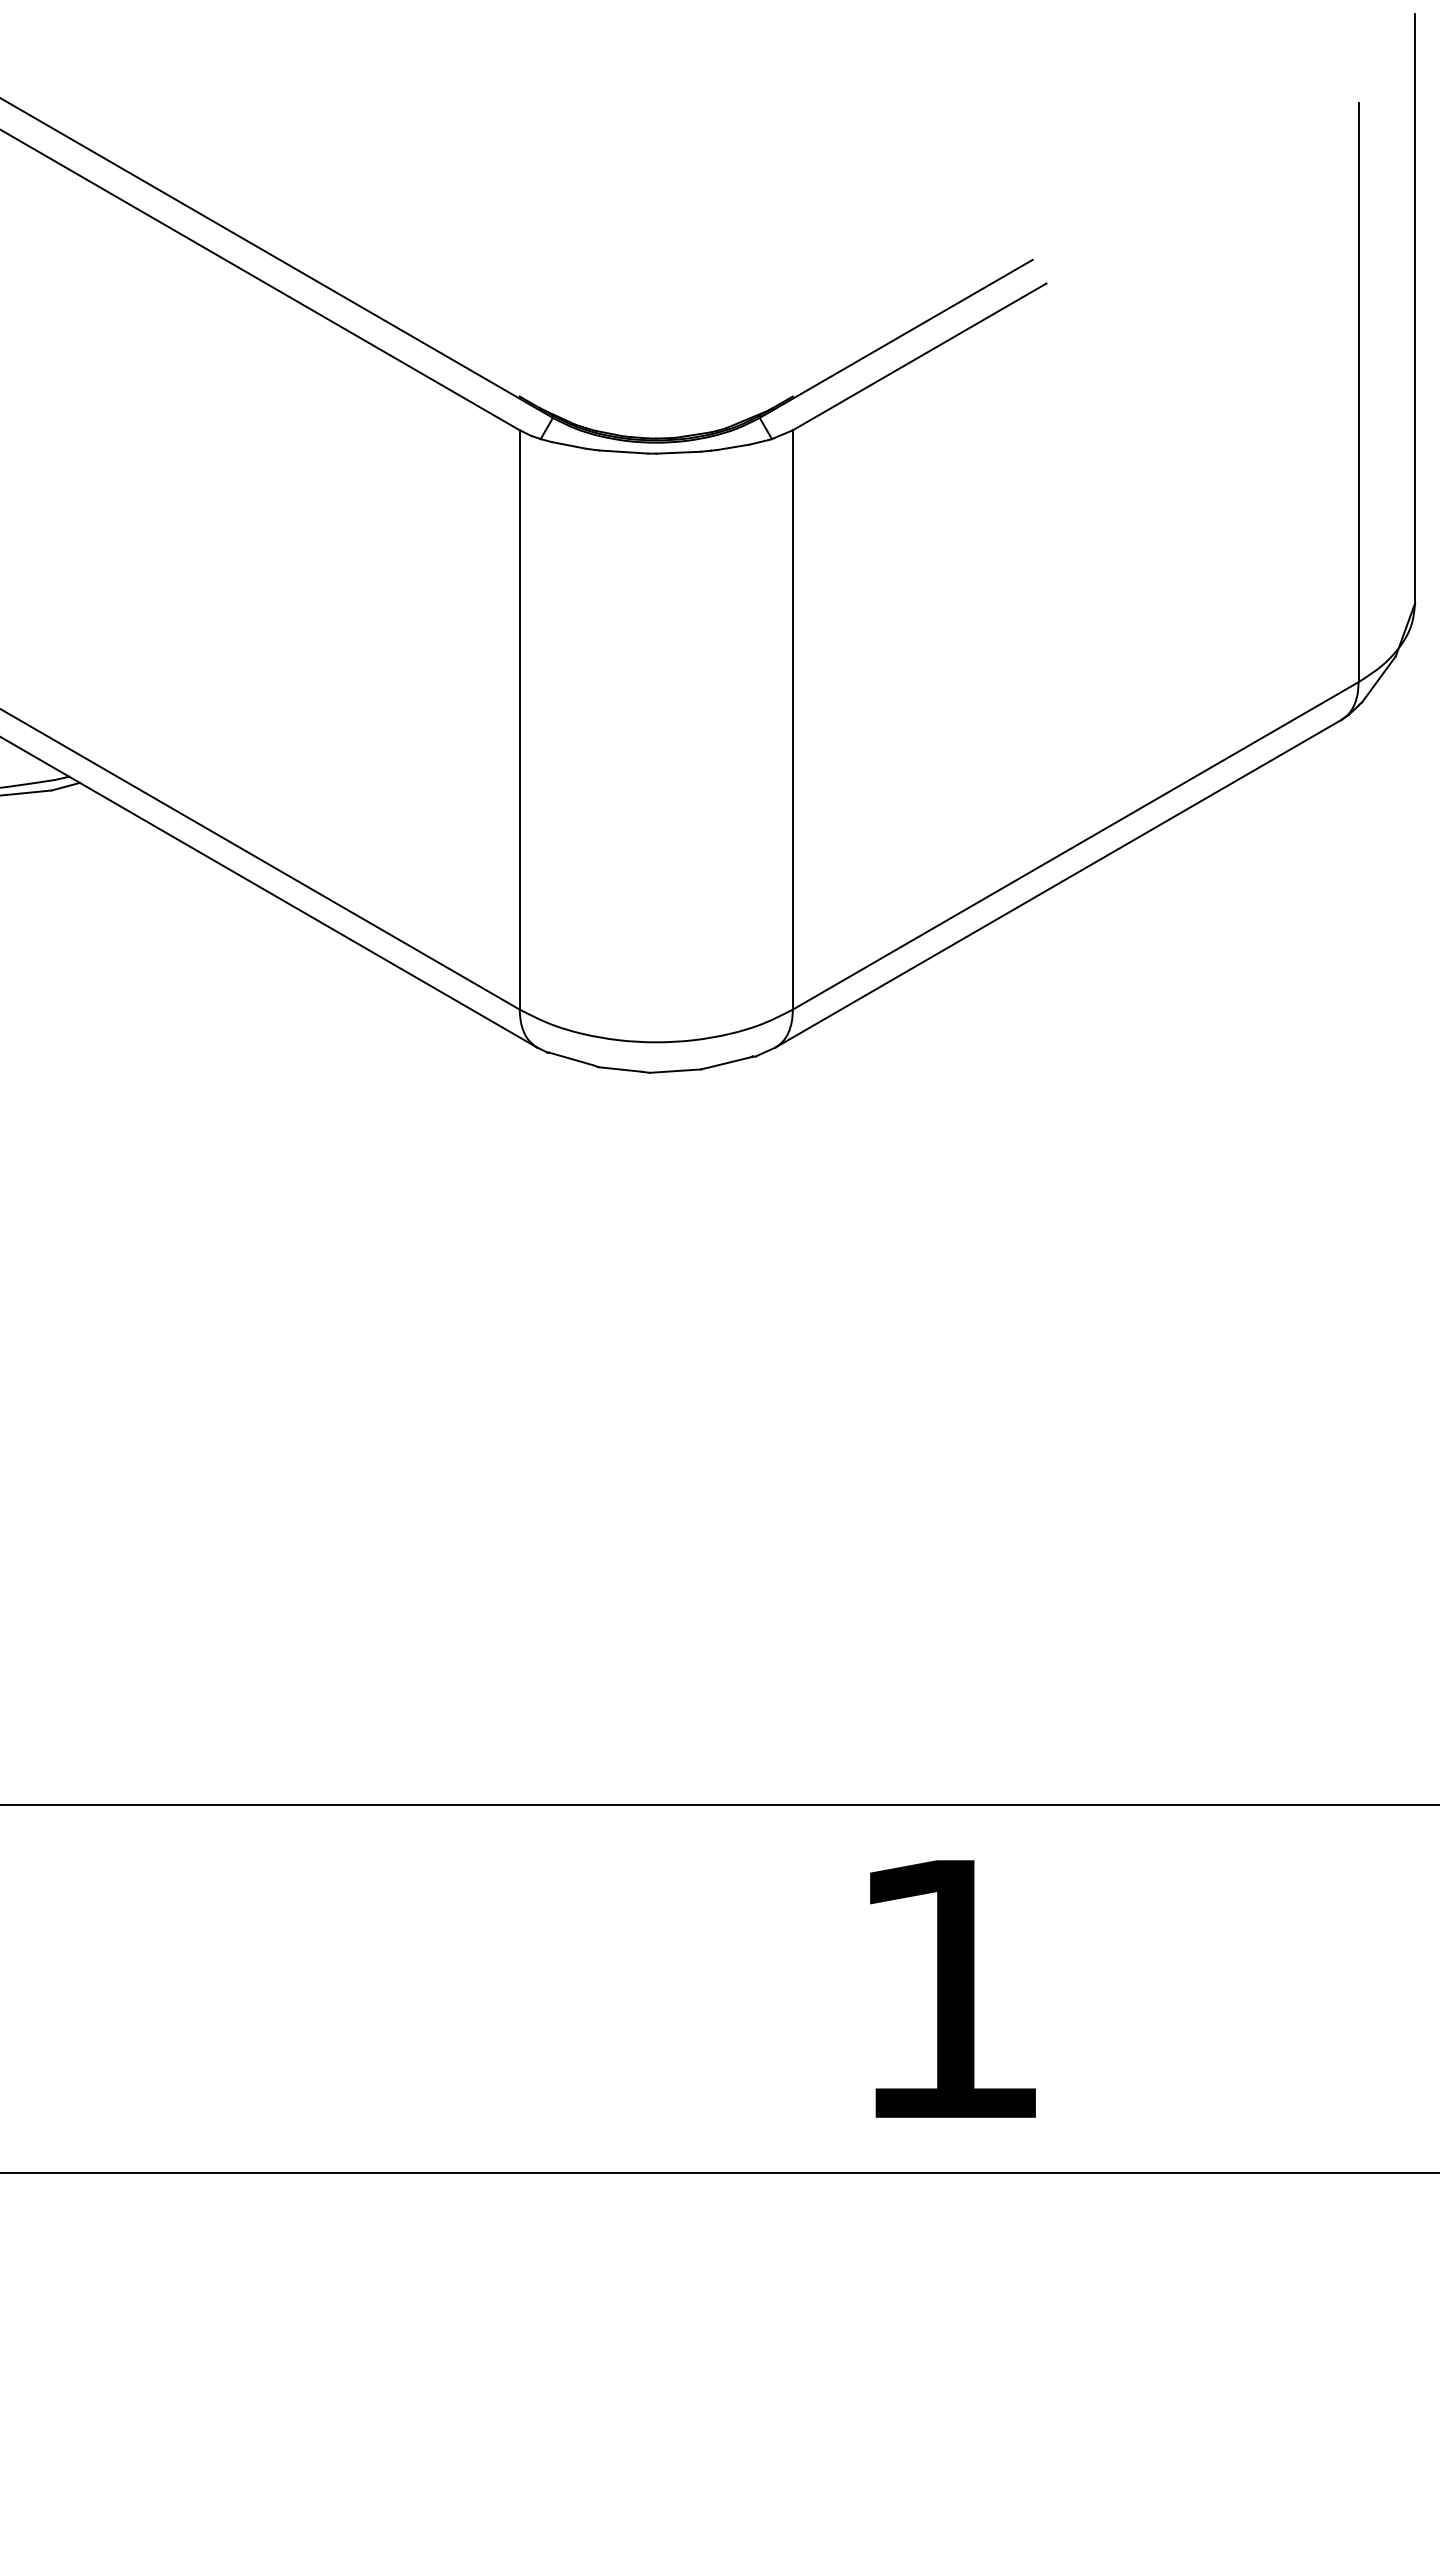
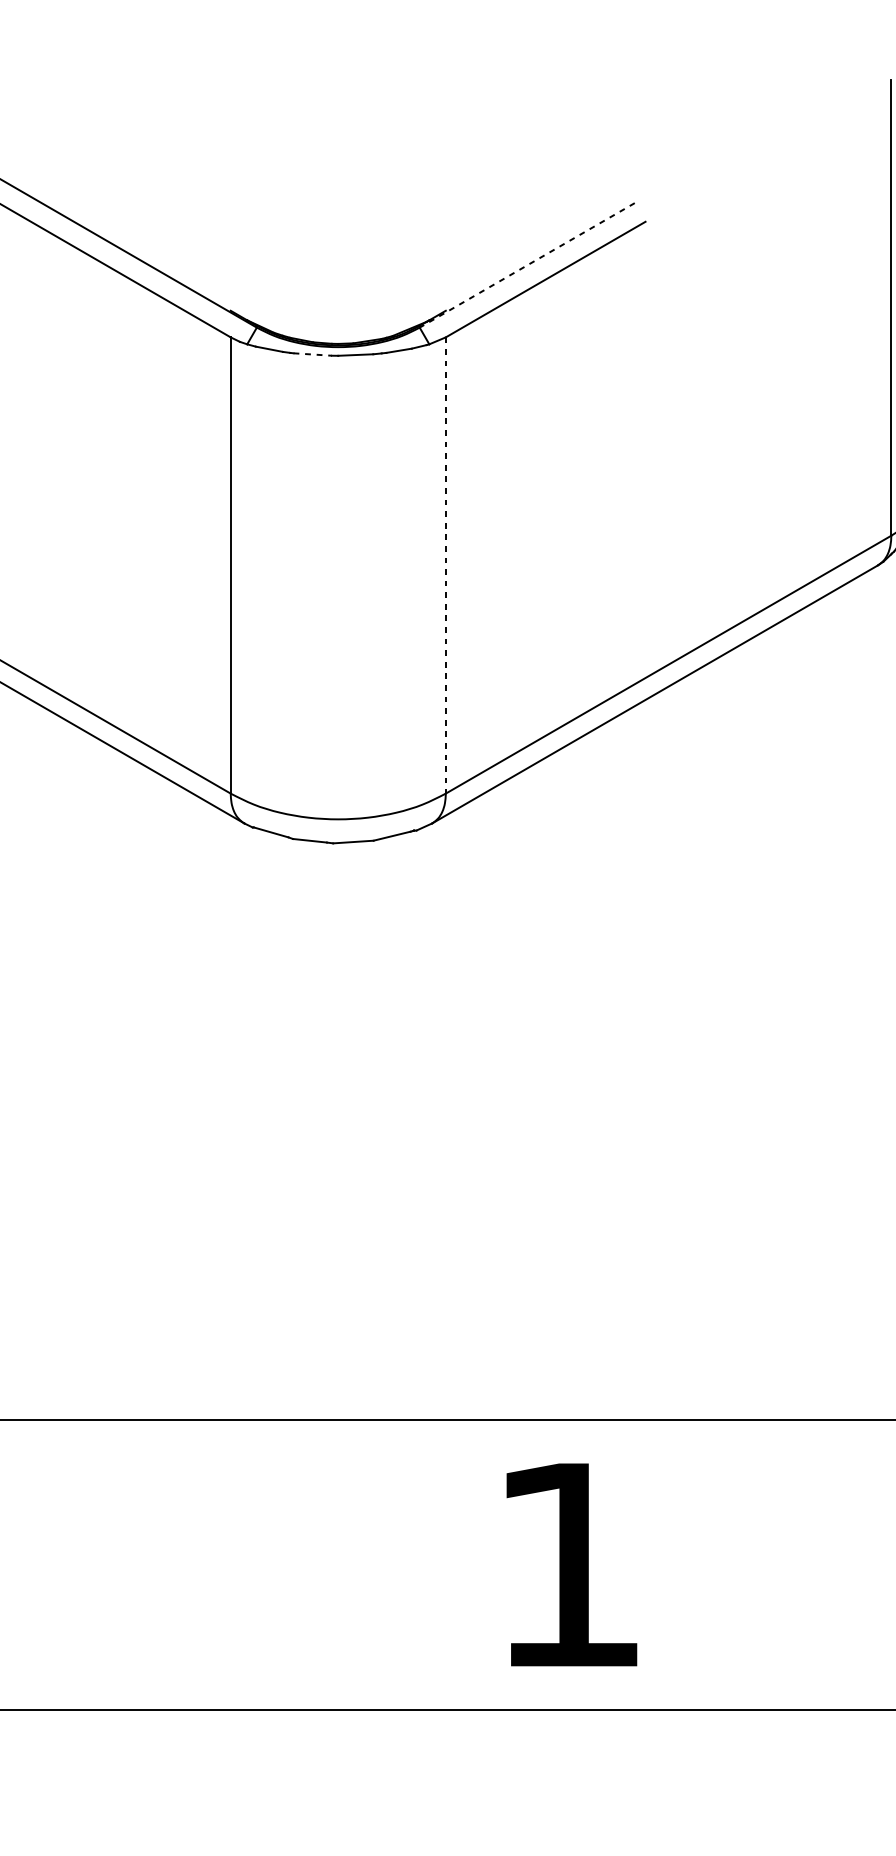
line: (896, 338) -> (527, 265), solid -> dashed
line: (624, 452) -> (313, 354), solid -> dashed
line: (792, 719) -> (445, 565), solid -> dashed

